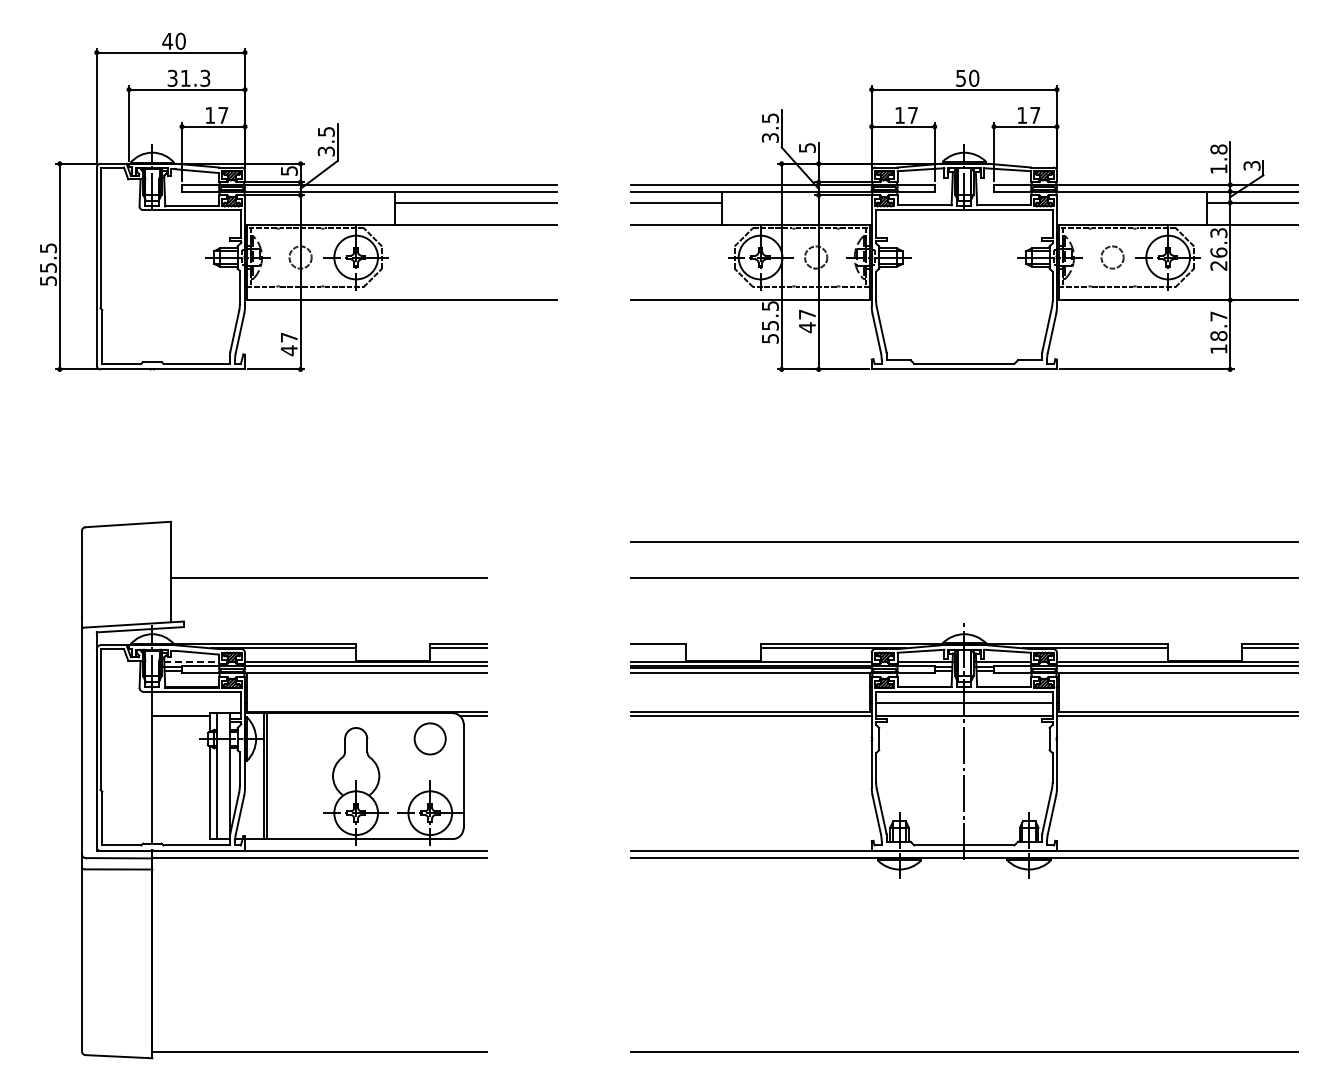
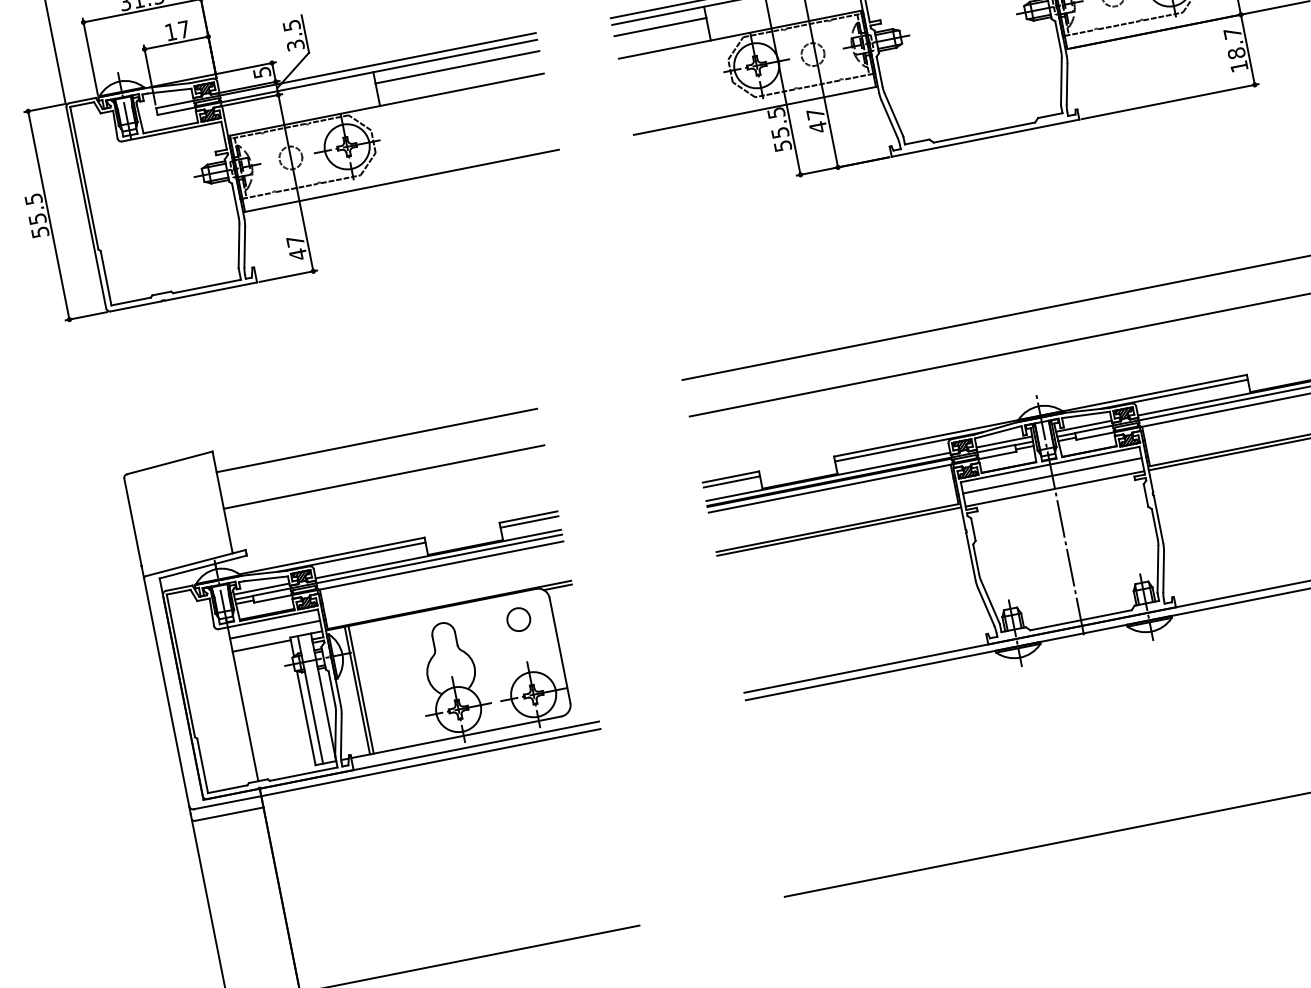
line: (328, 542) -> (376, 440), added
line: (658, 648) -> (731, 482), added
line: (192, 661) -> (262, 588), dashed -> solid
line: (196, 702) -> (274, 629), added
circle: (430, 739) -> (519, 620), size x0.71

